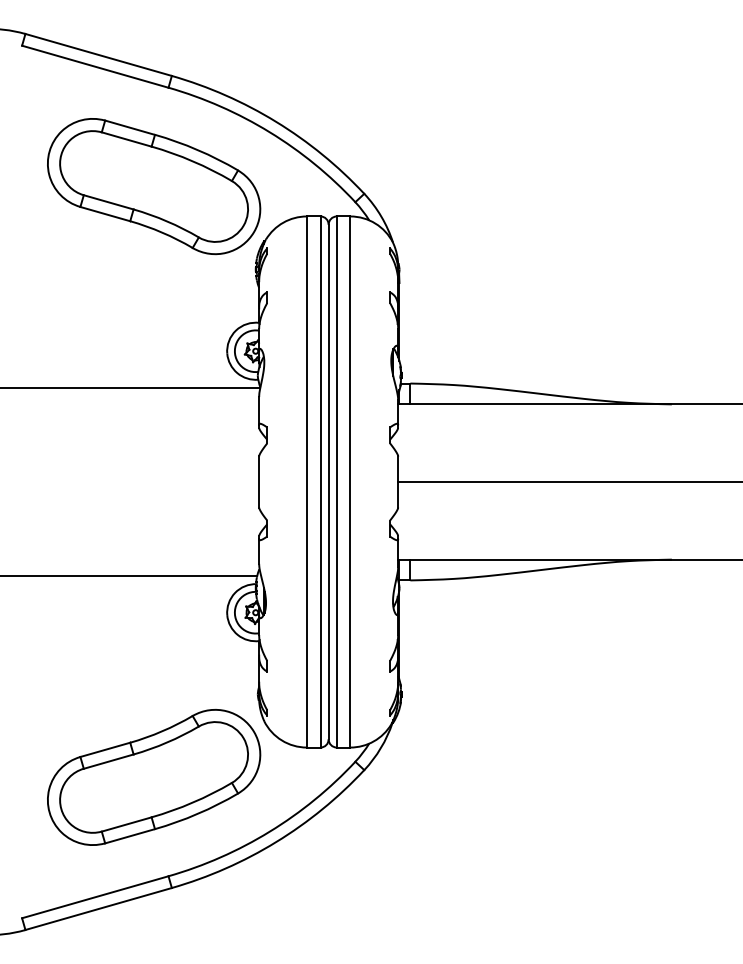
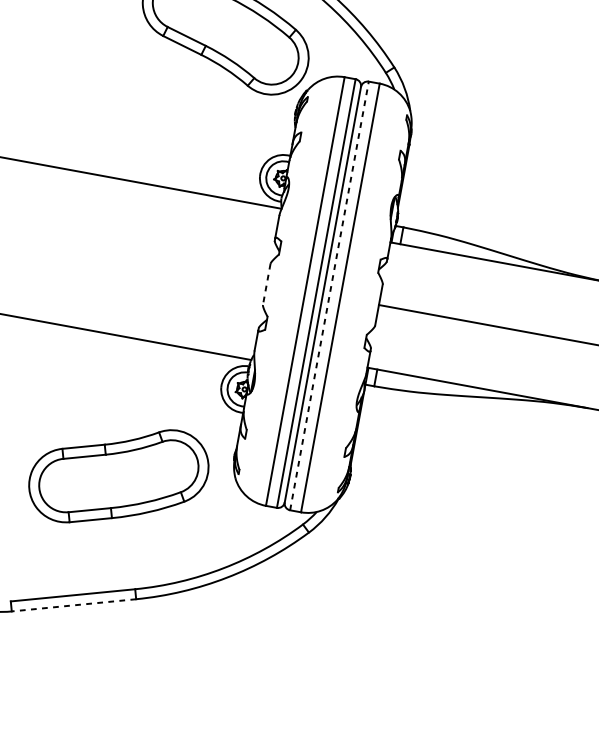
line: (259, 482) -> (266, 284), solid -> dashed
line: (336, 482) -> (329, 296), solid -> dashed
part: (154, 777) -> (119, 476), moved
line: (98, 909) -> (73, 605), solid -> dashed

